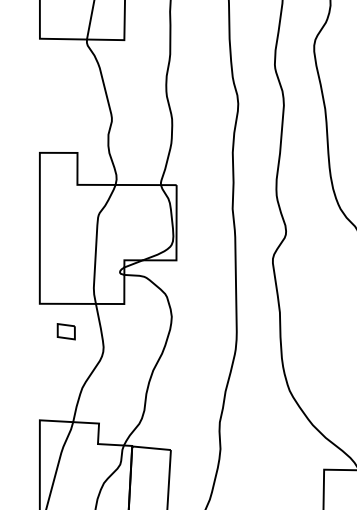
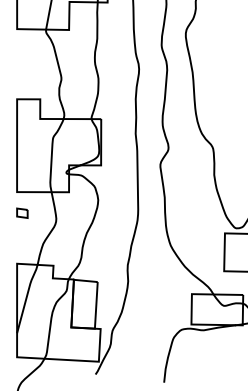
part: (66, 330) -> (22, 212), moved

